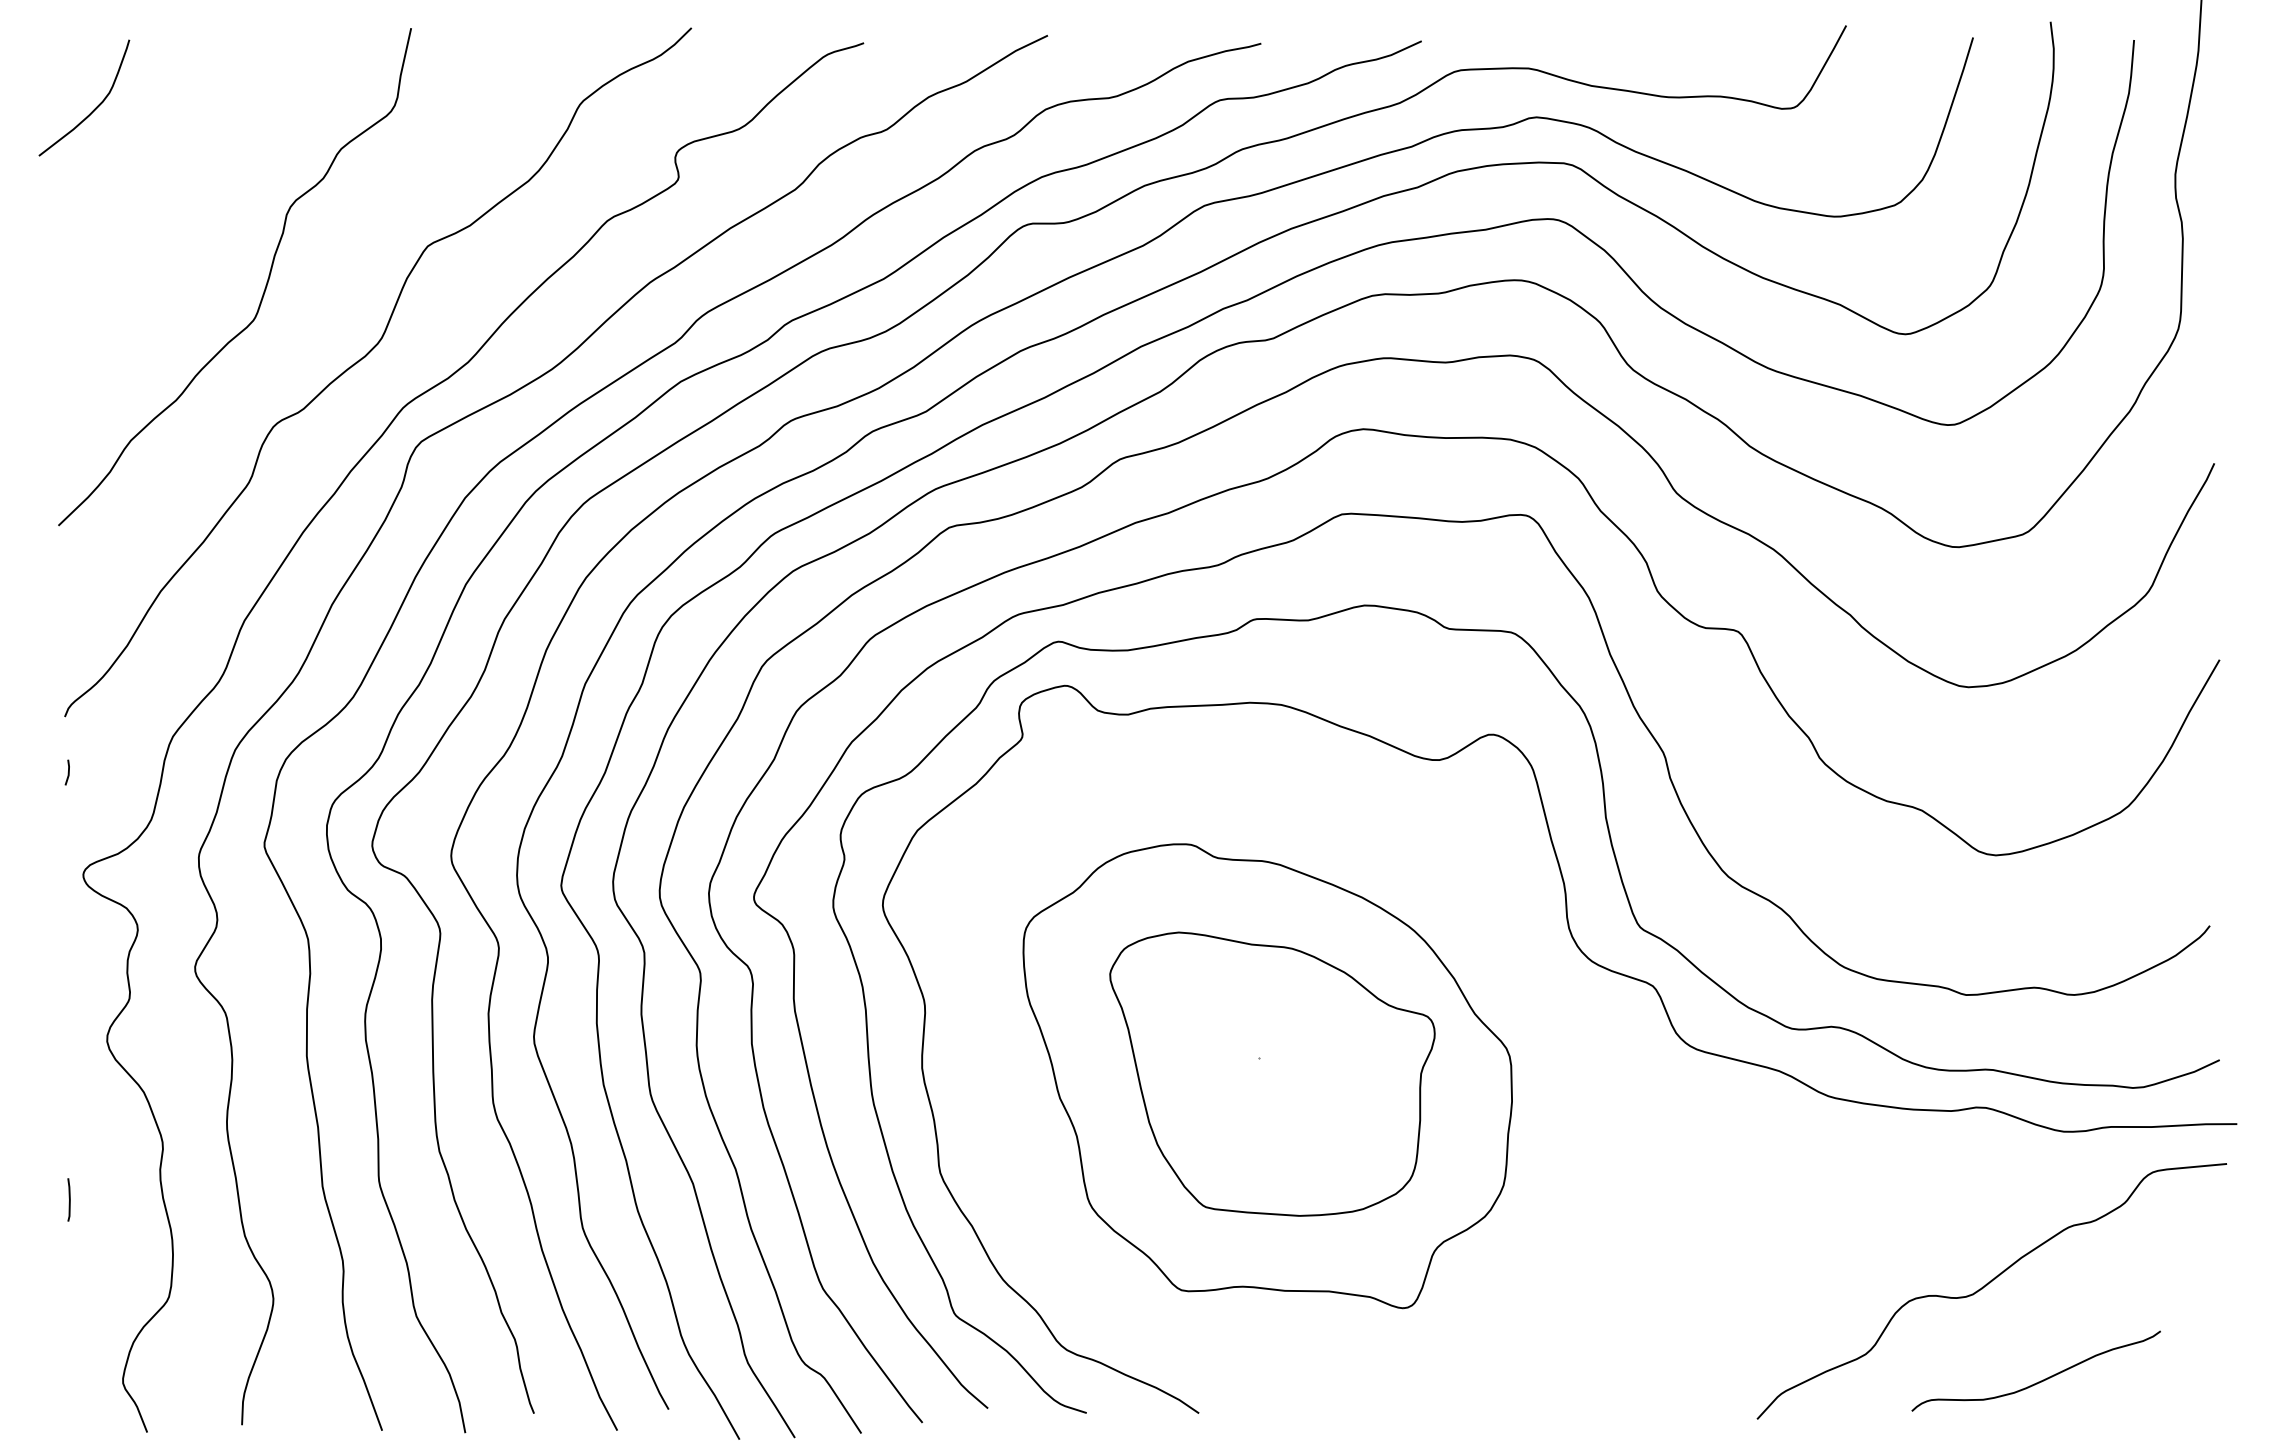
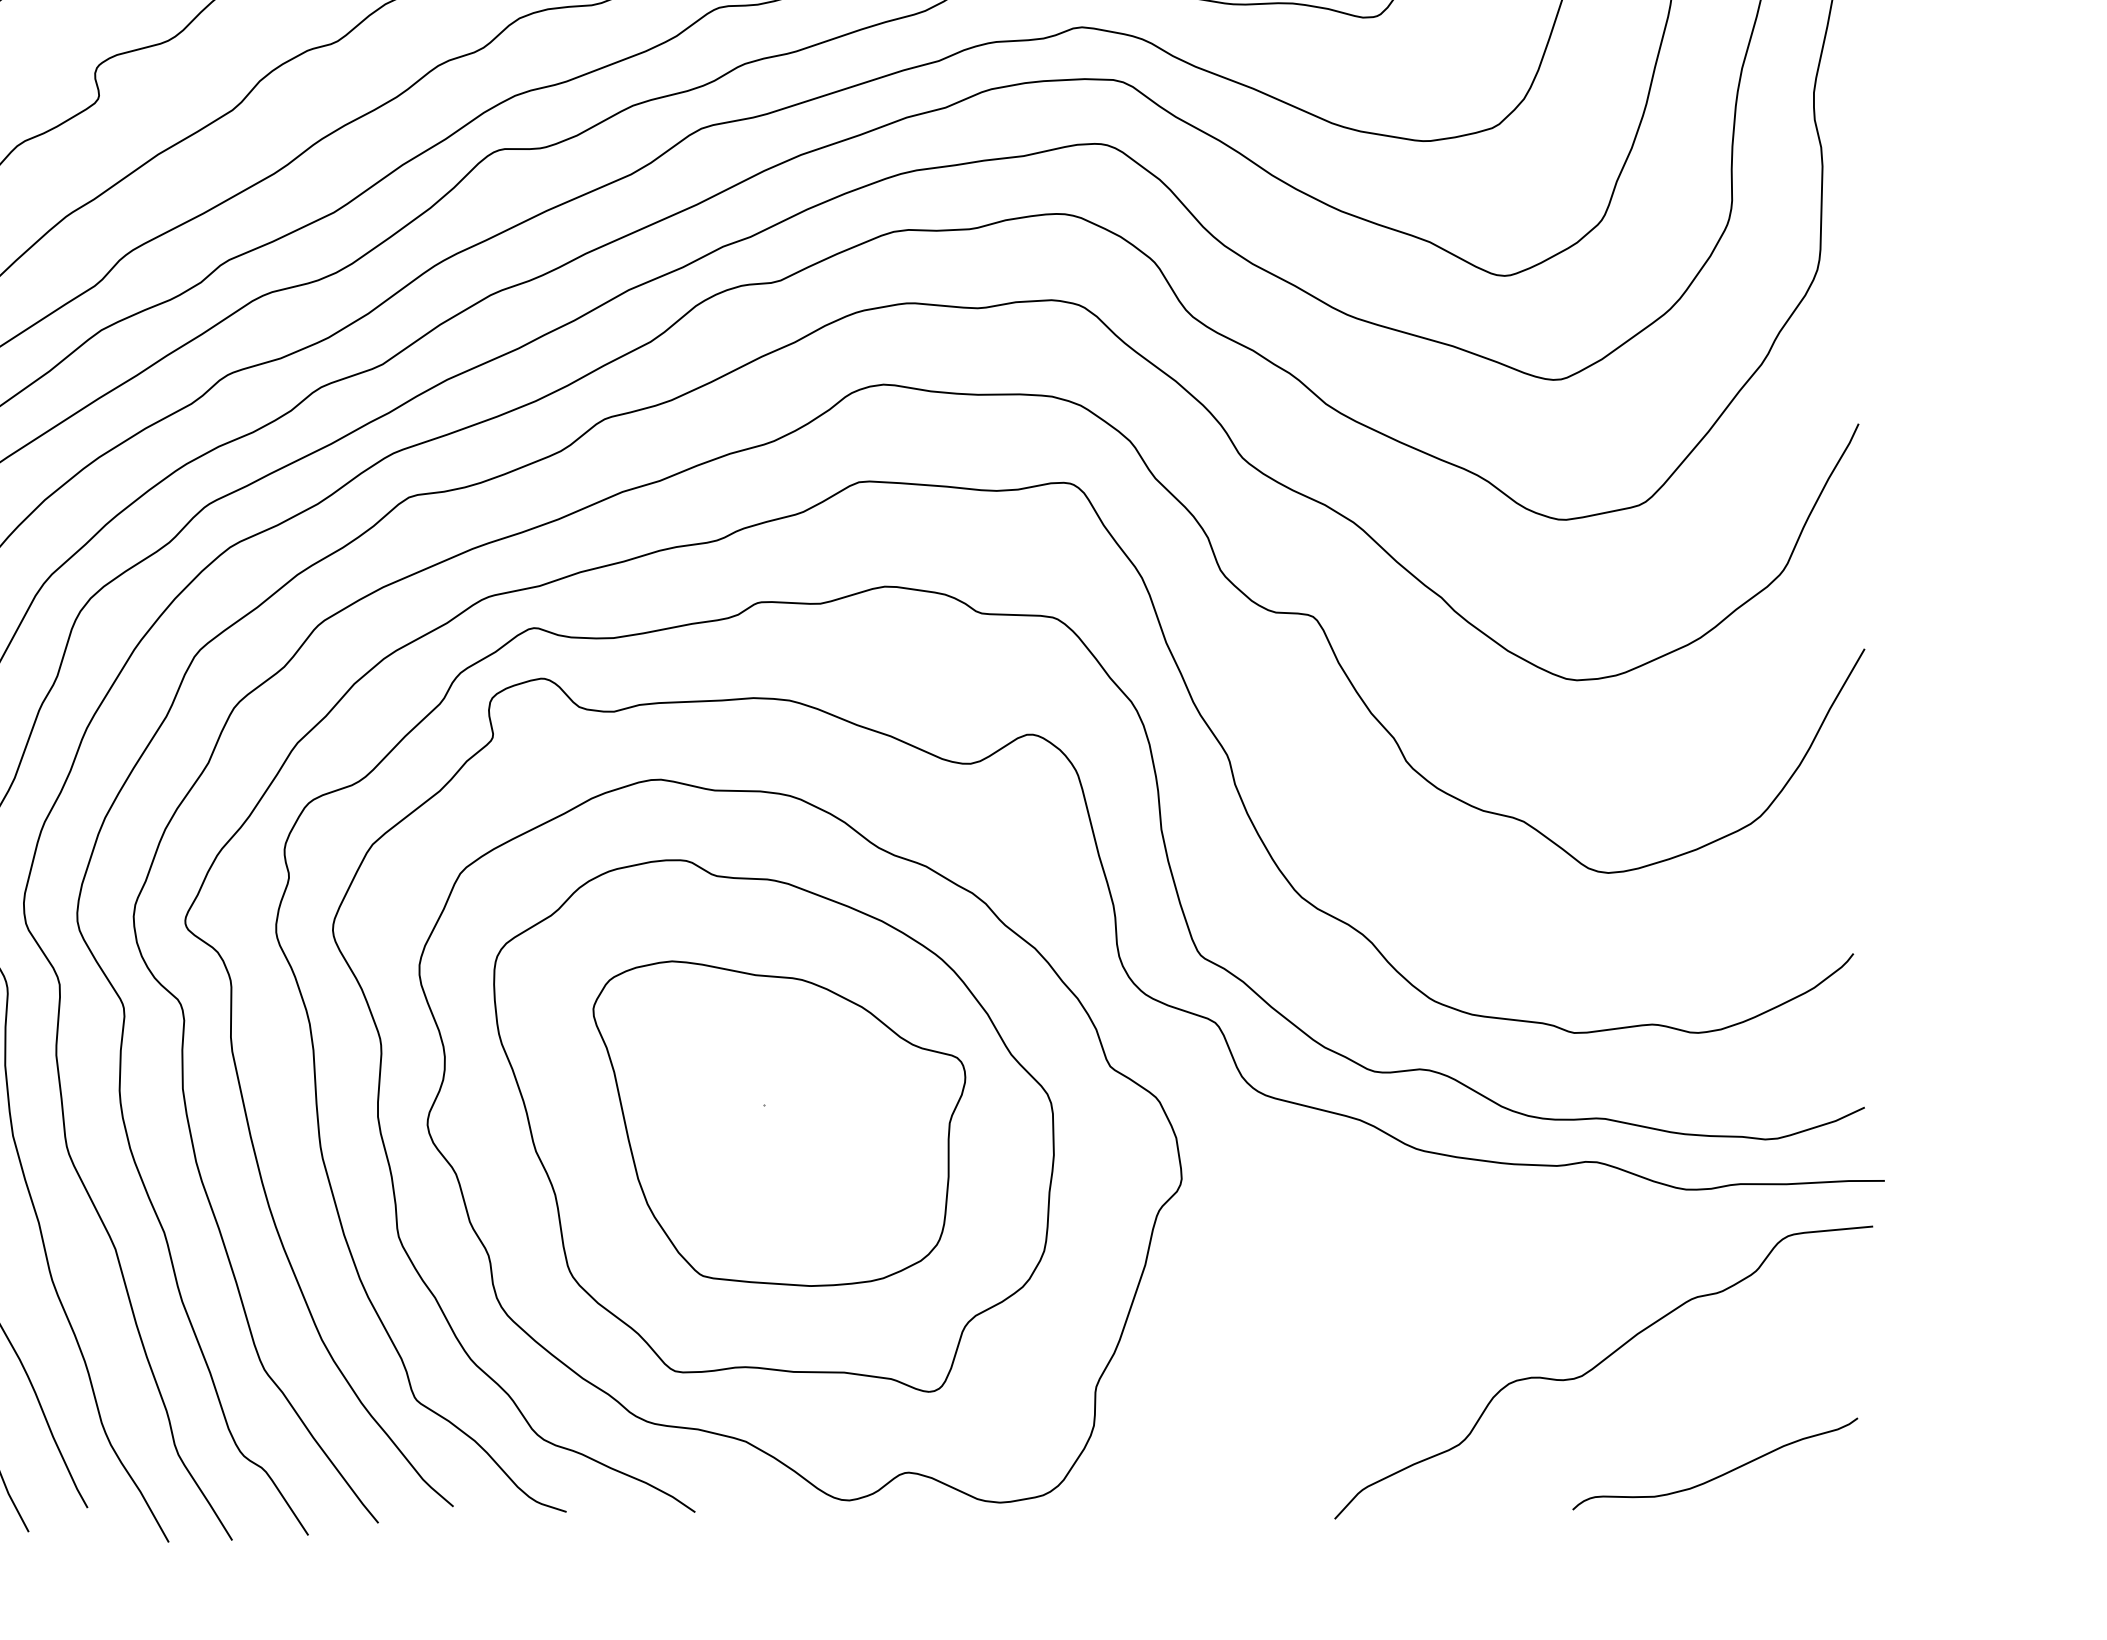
part: (1290, 1089) -> (800, 1141), added
curve: (2040, 1380) -> (1720, 1474), moved

